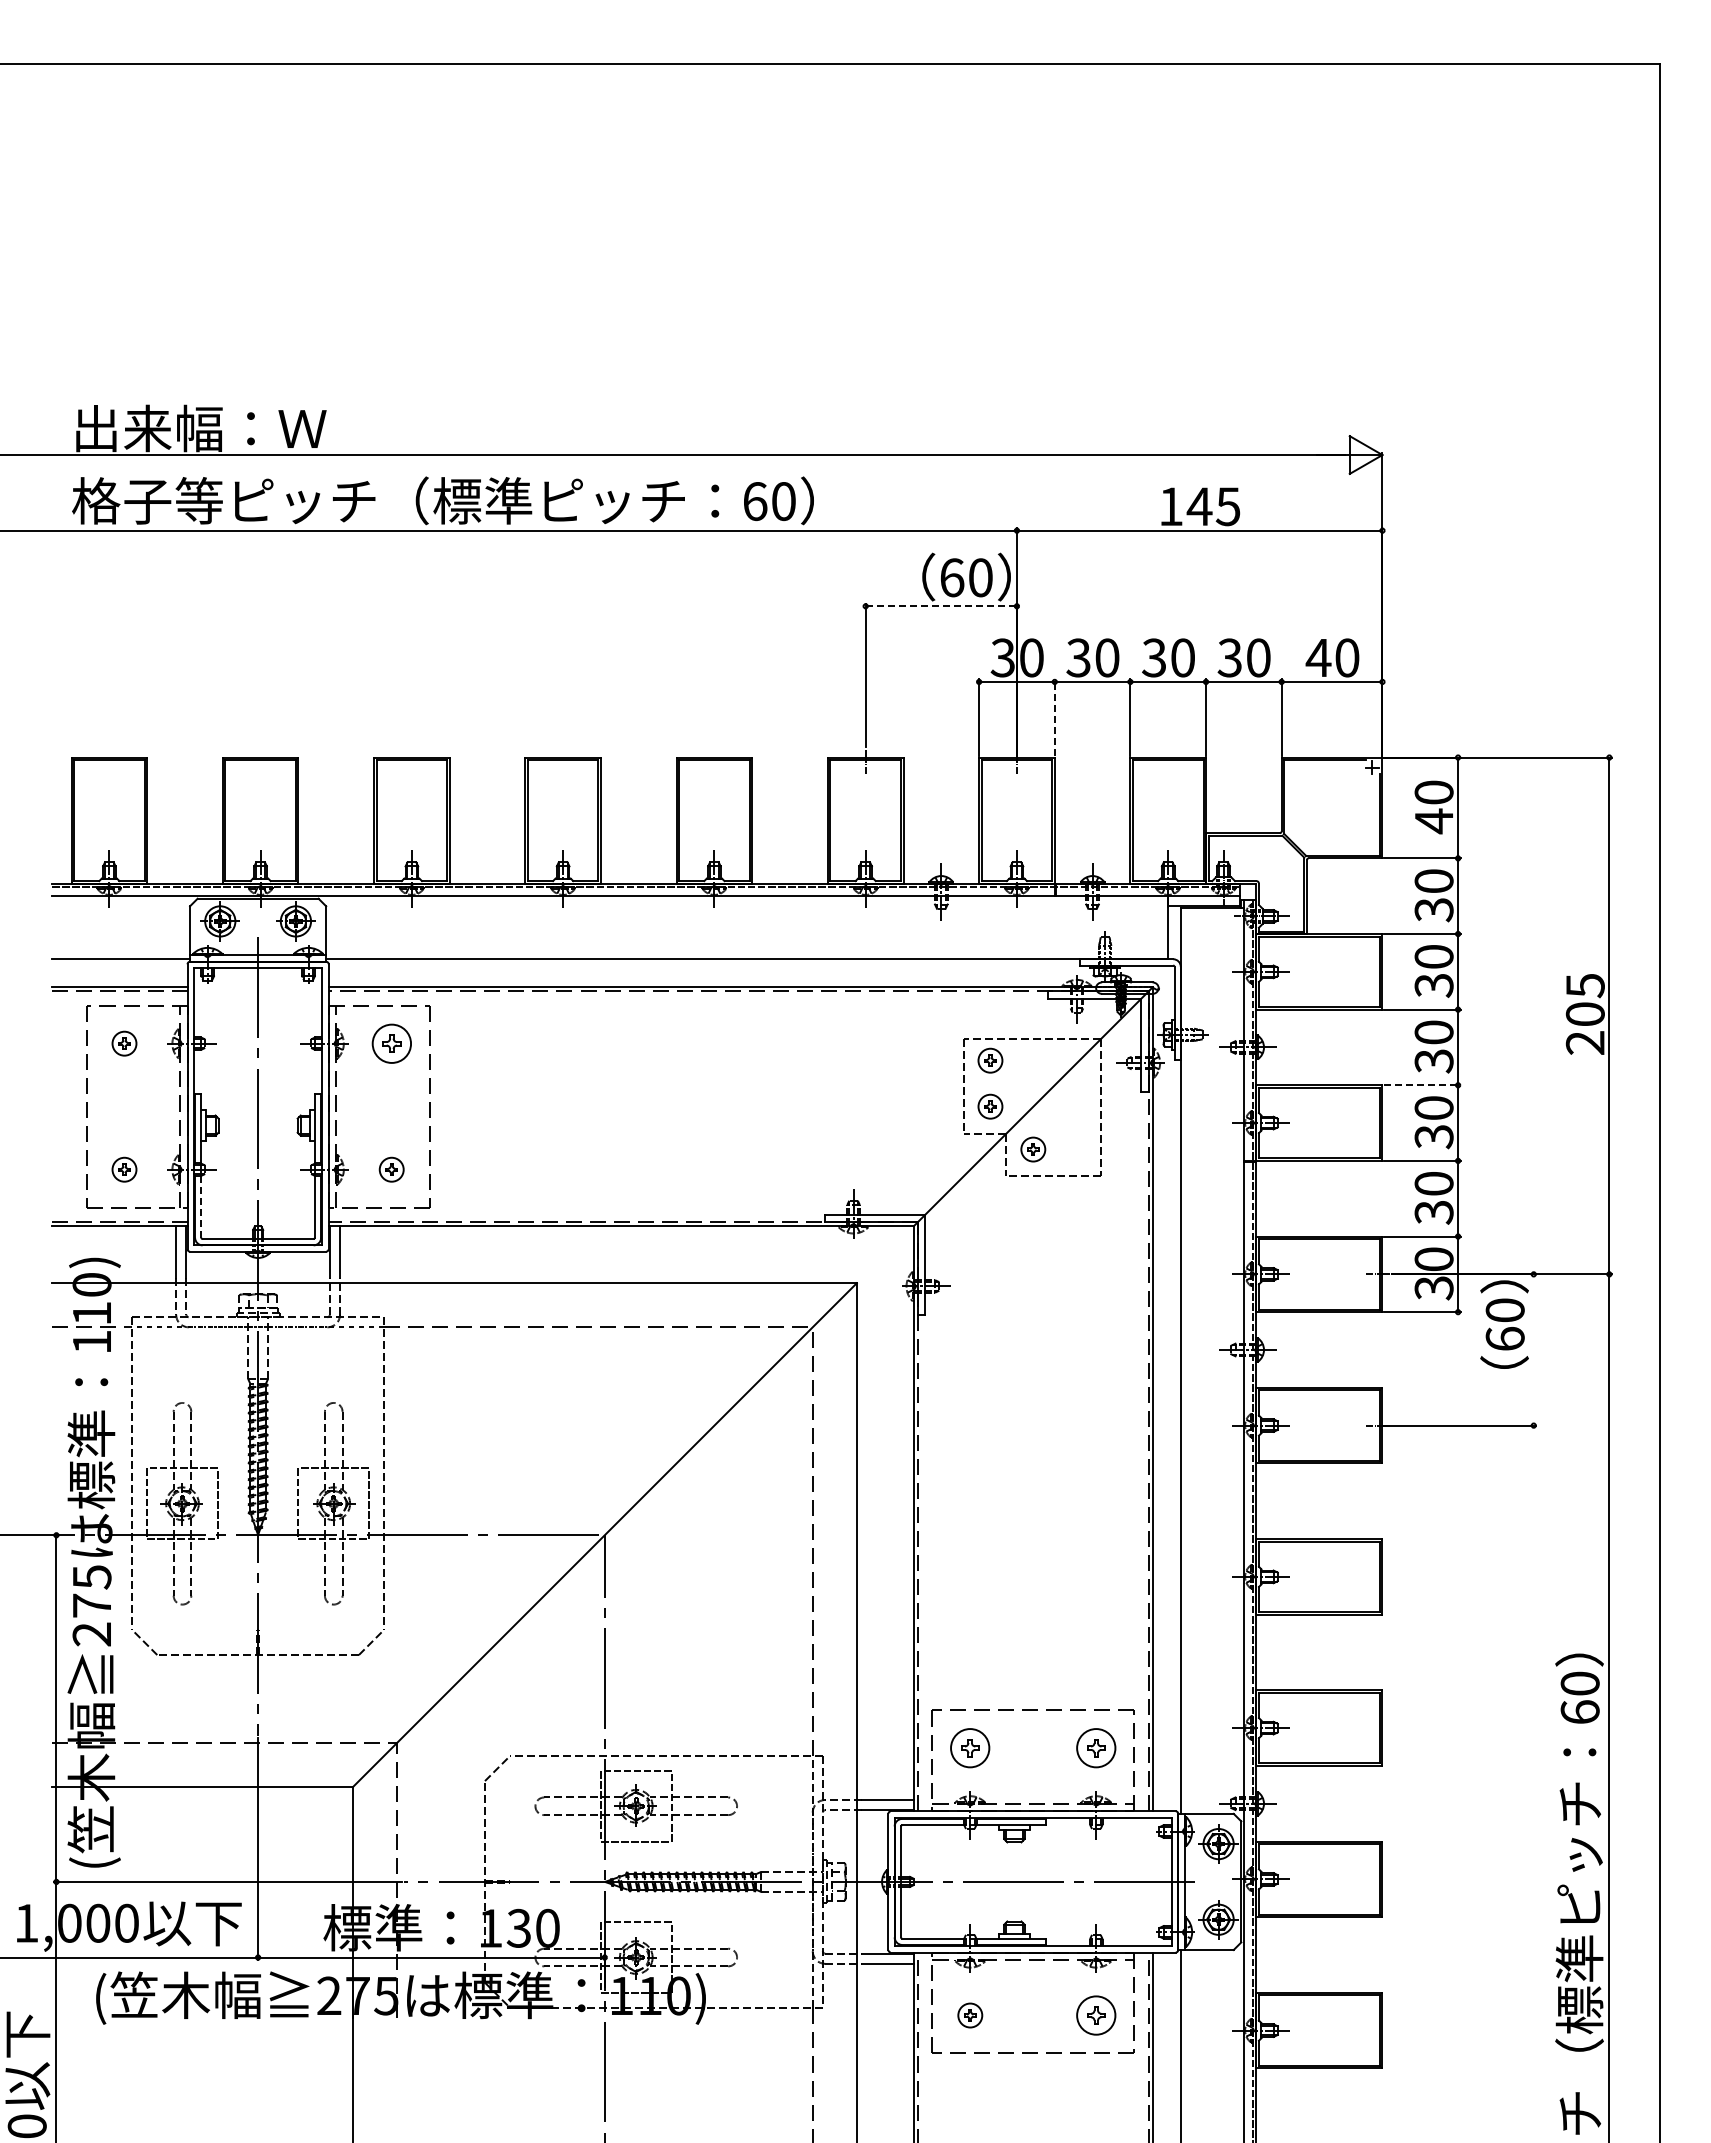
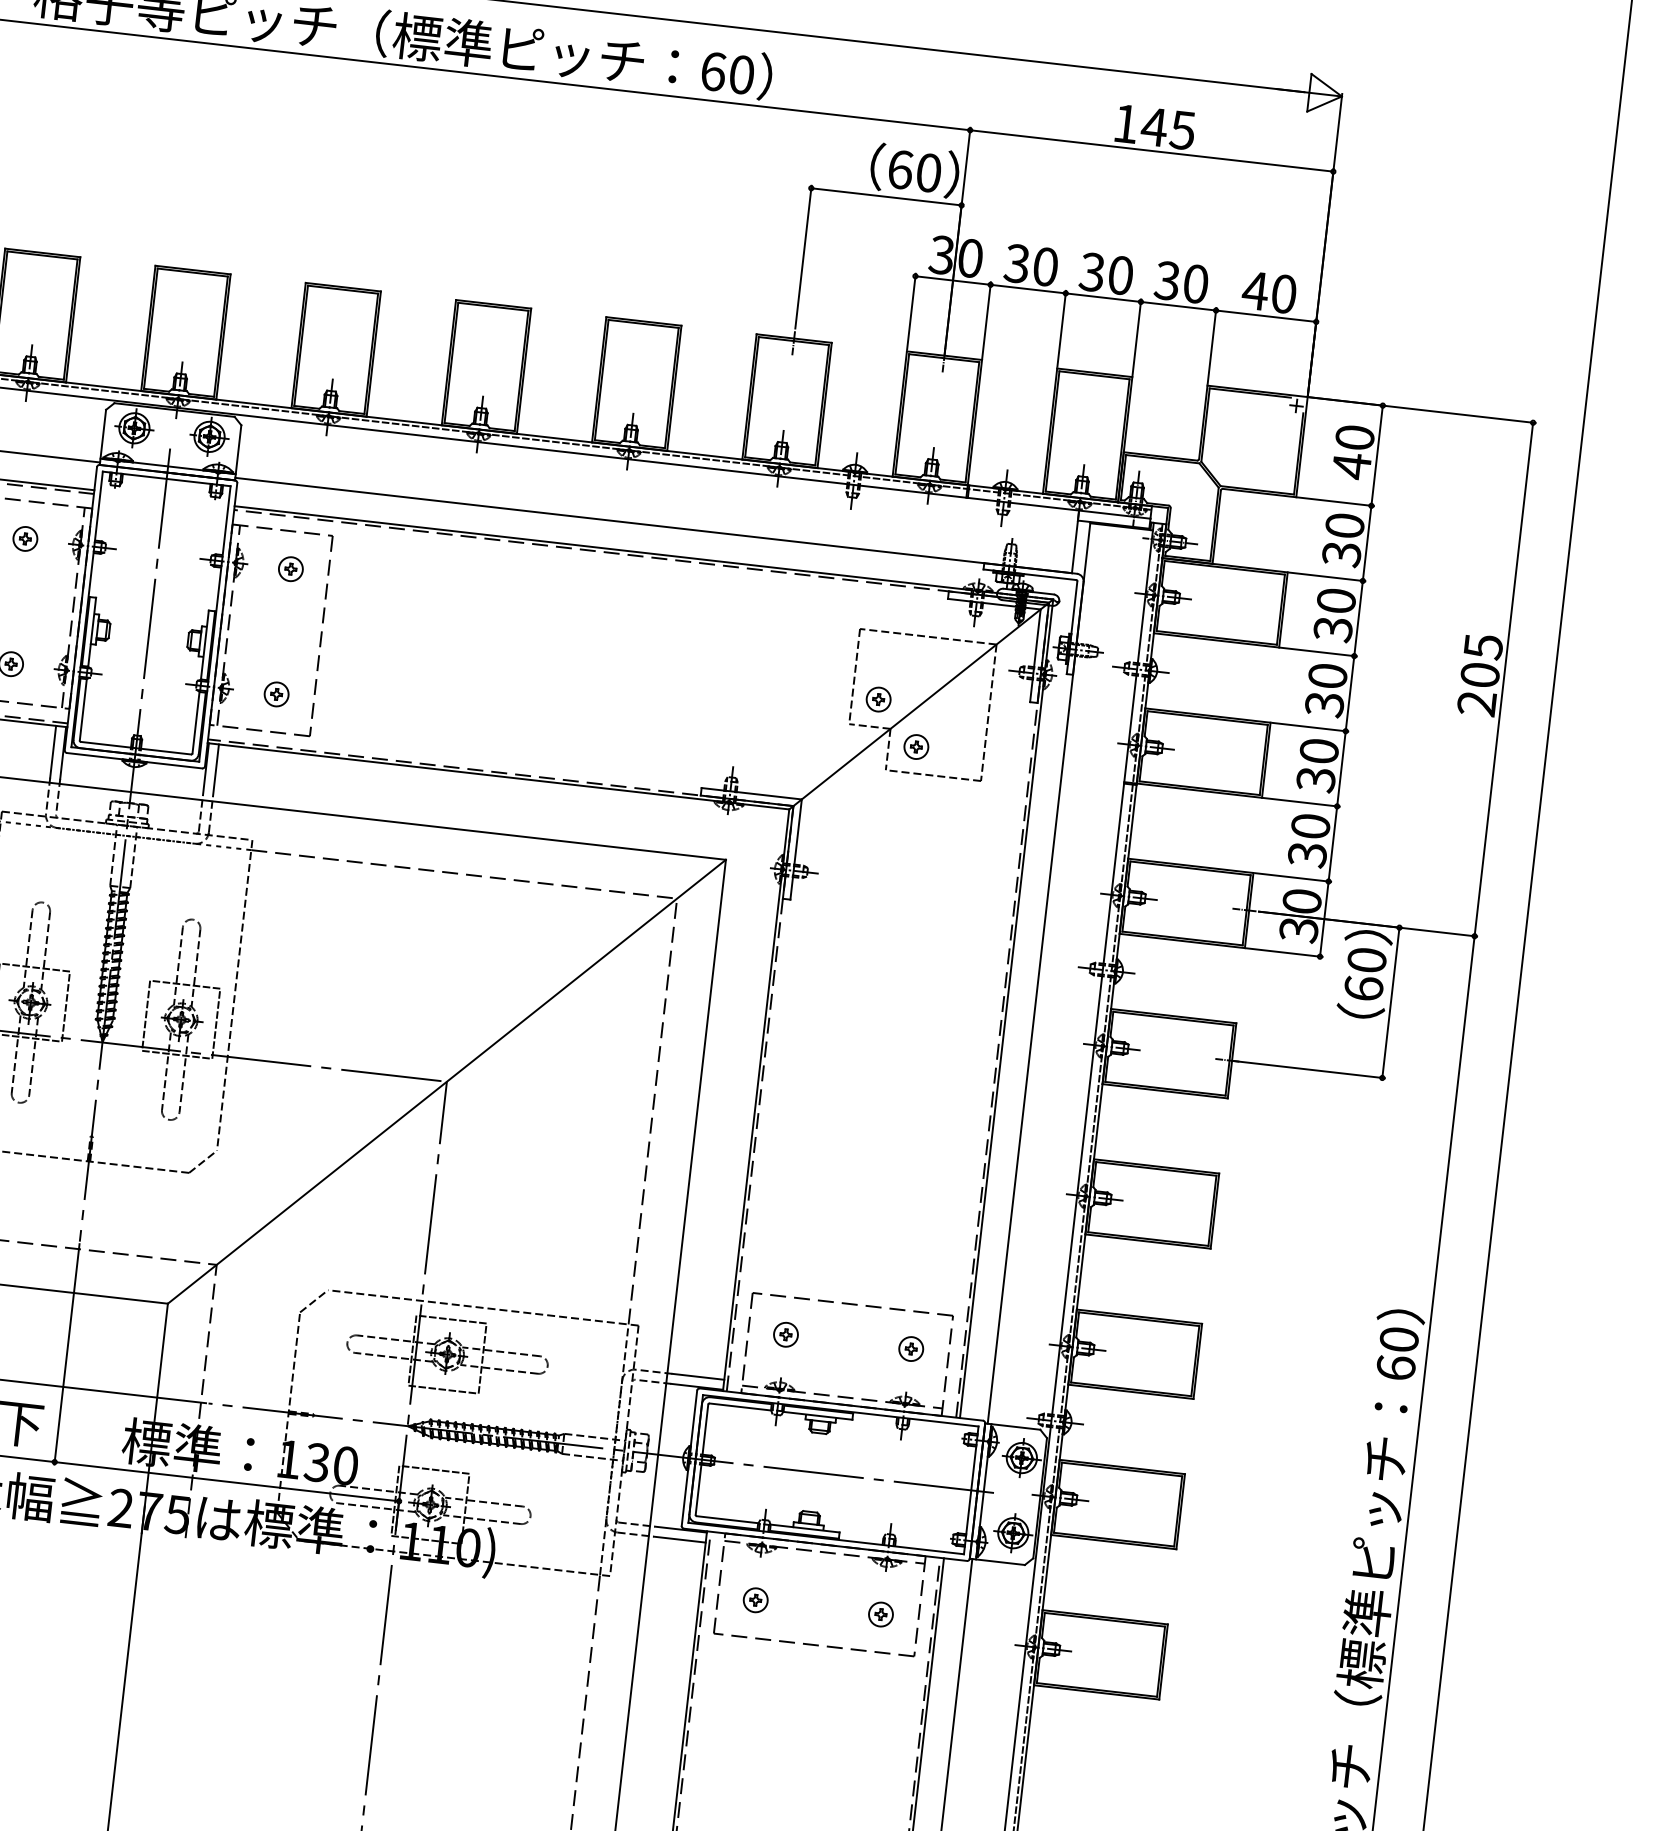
line: (941, 606) -> (886, 197), dashed -> solid
line: (1054, 717) -> (986, 320), dashed -> solid
part: (391, 1043) -> (290, 568), size x0.62
part: (990, 1060) -> (883, 653), removed
line: (1422, 1085) -> (1310, 727), dashed -> solid
line: (201, 1206) -> (83, 709), dashed -> solid
line: (1533, 1349) -> (1390, 1002), added
part: (970, 1748) -> (786, 1335), size x0.62
part: (1096, 1748) -> (911, 1349), size x0.62
part: (1096, 2015) -> (881, 1614), size x0.62

